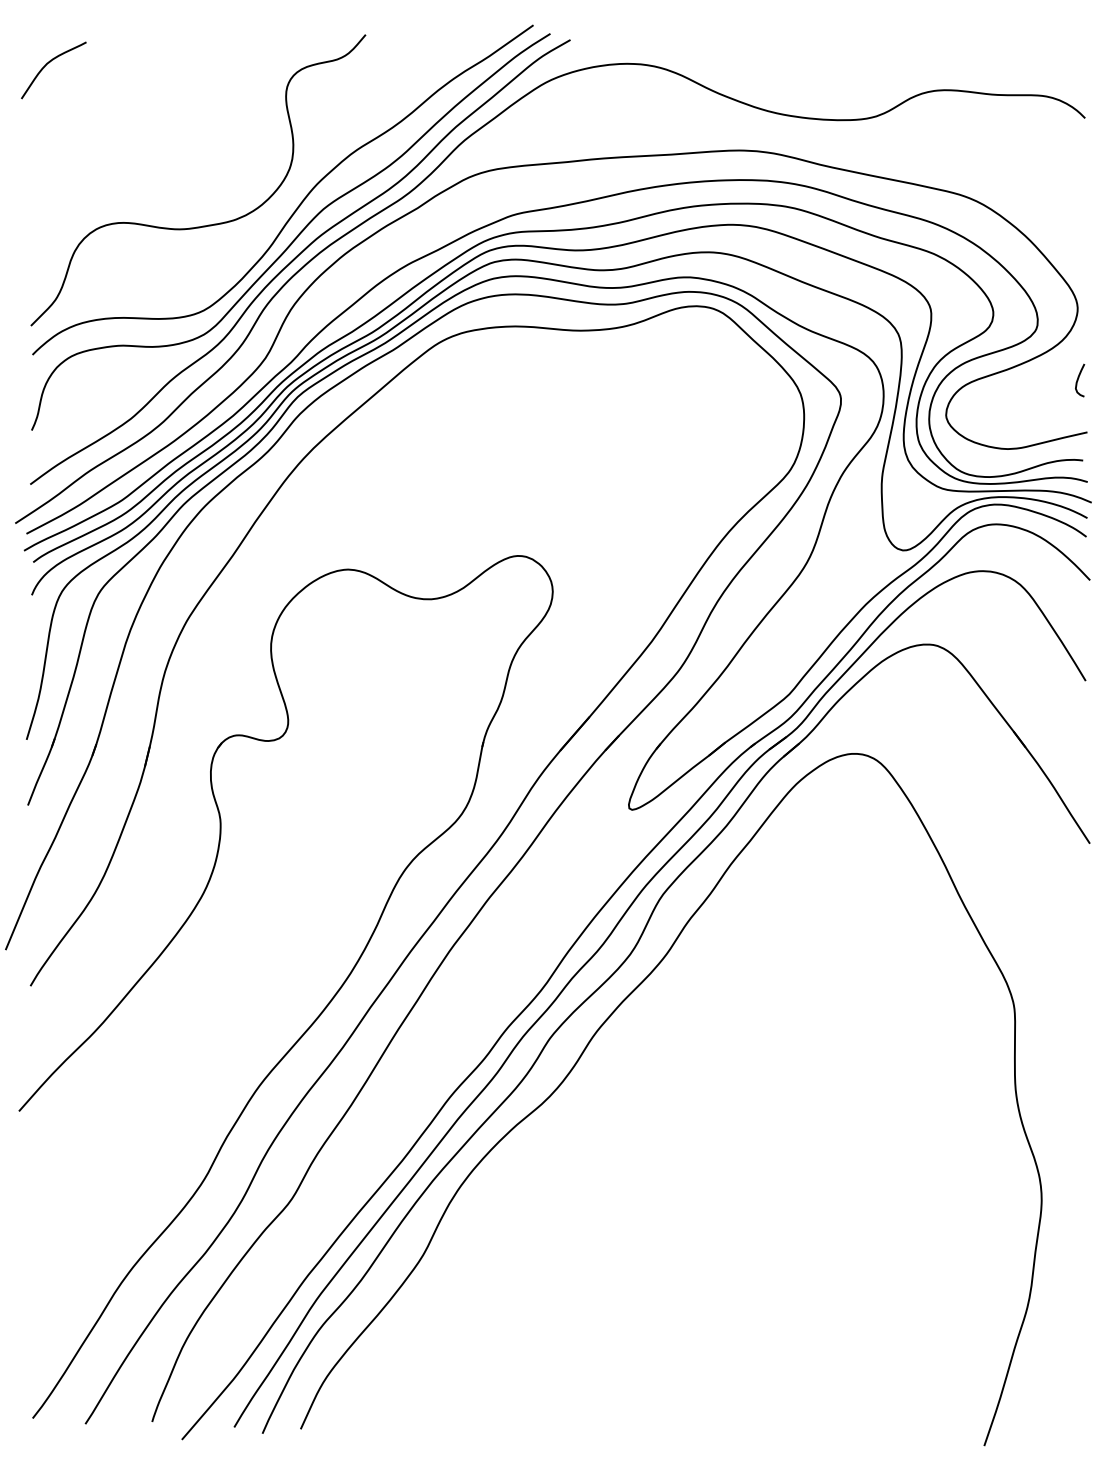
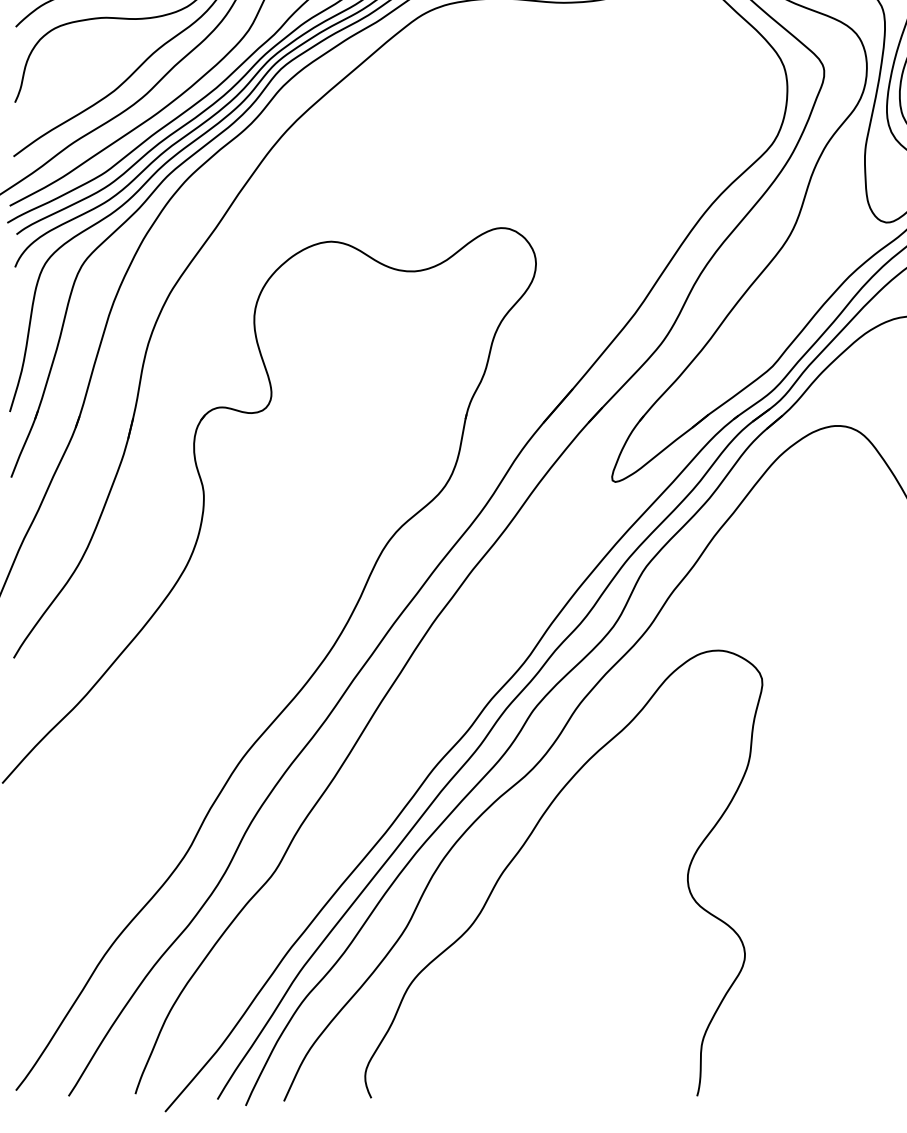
curve: (540, 1174) -> (523, 846), added

